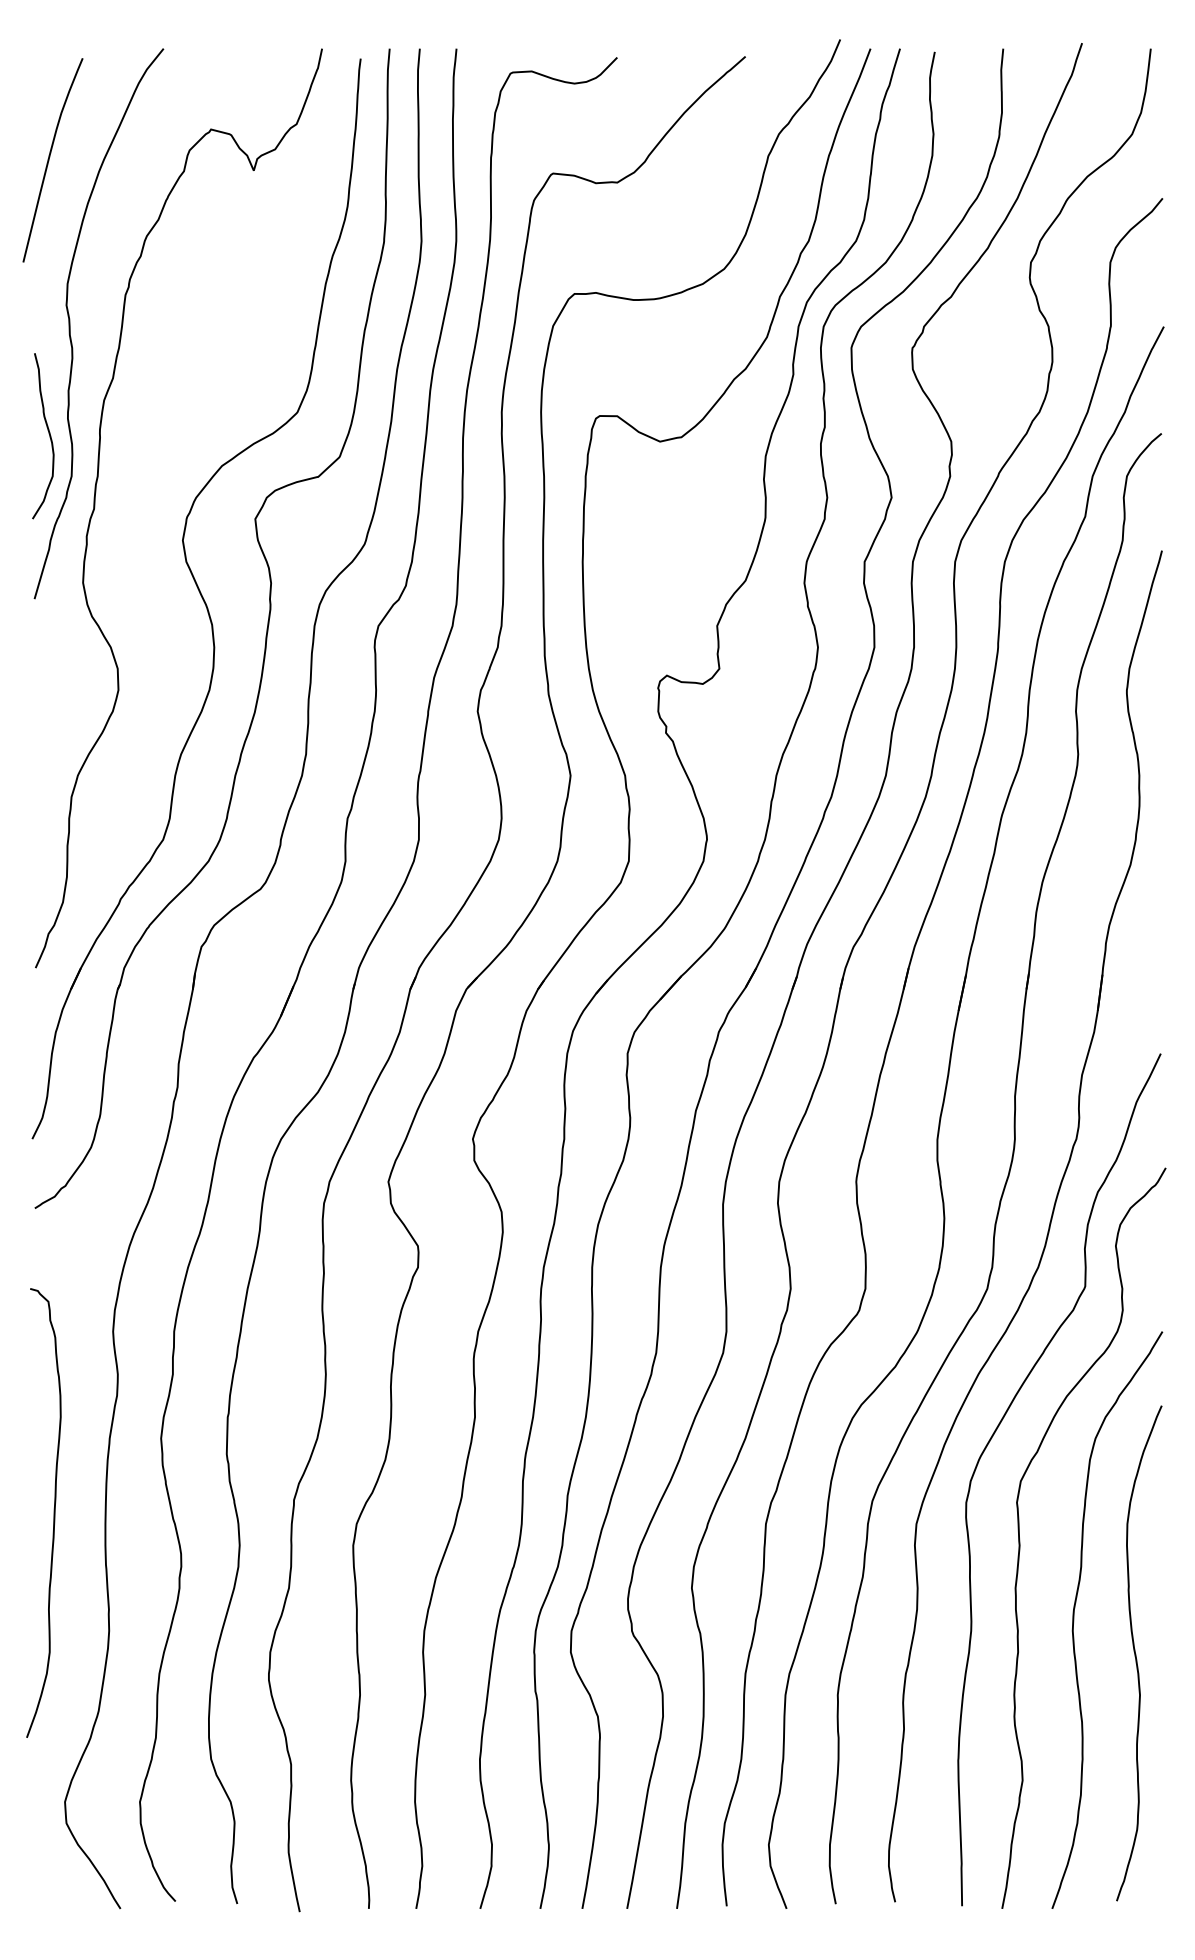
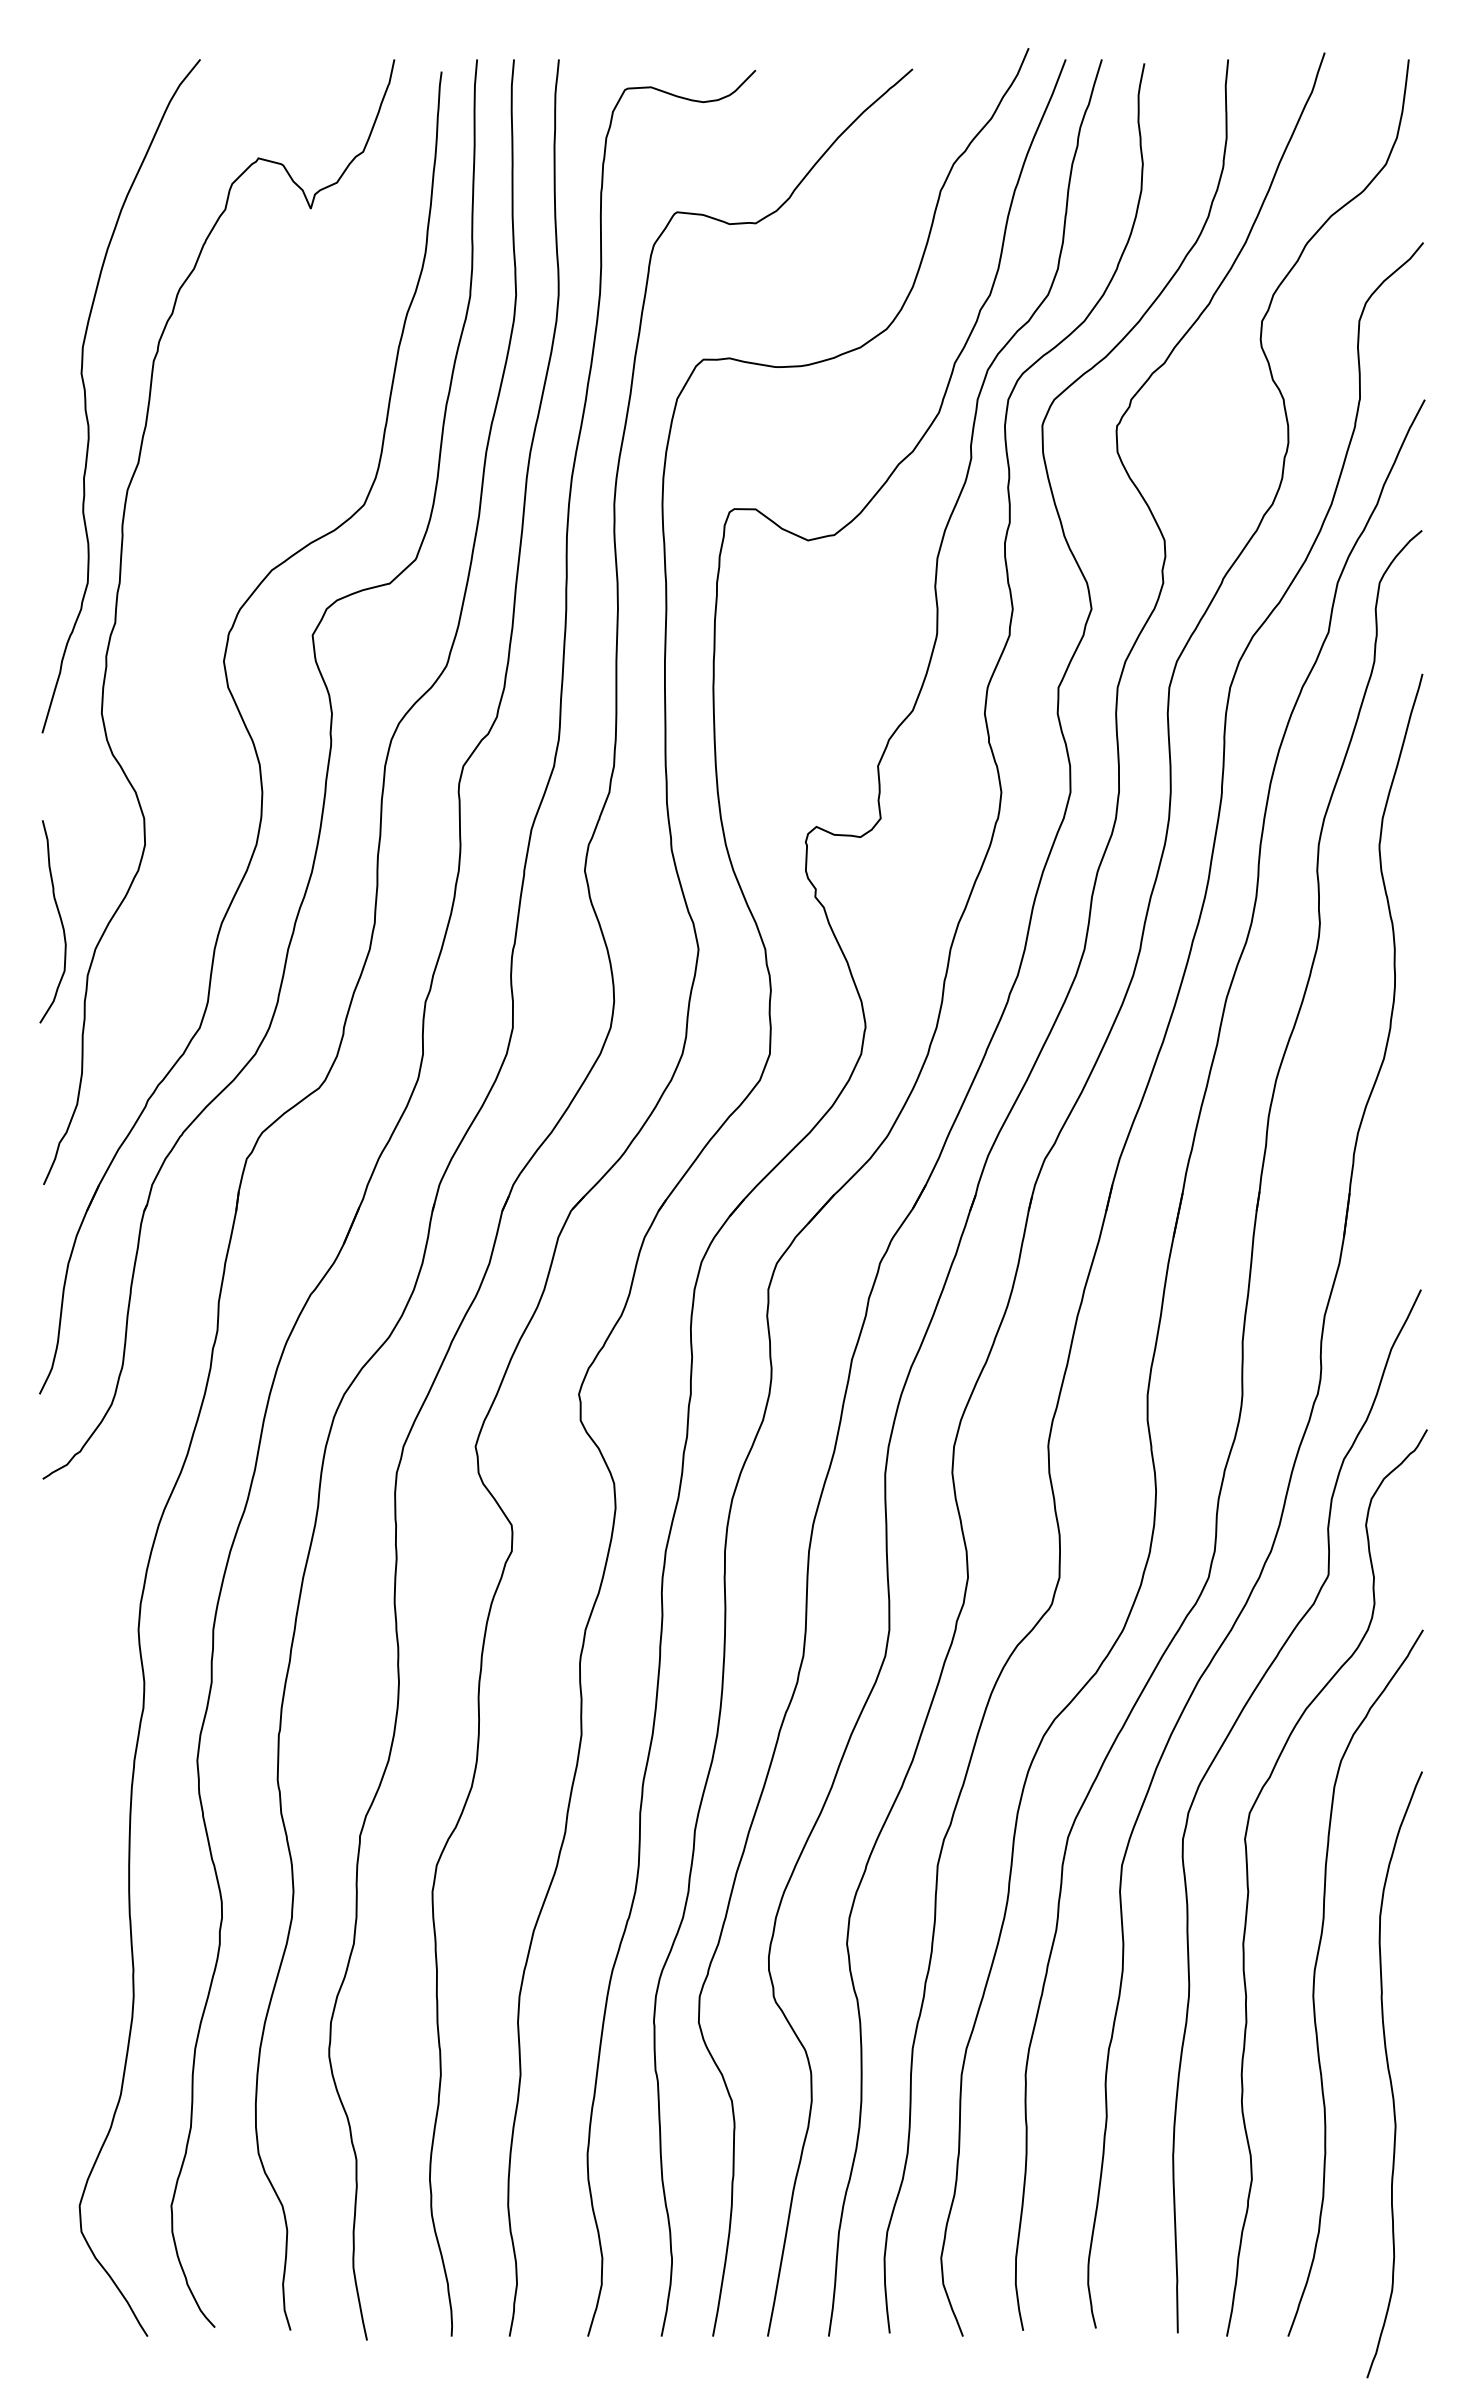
curve: (49, 160) -> (60, 196), removed
curve: (48, 433) -> (59, 918), moved
curve: (53, 1515) -> (65, 1854), removed
curve: (1135, 1653) -> (1390, 2074), moved

